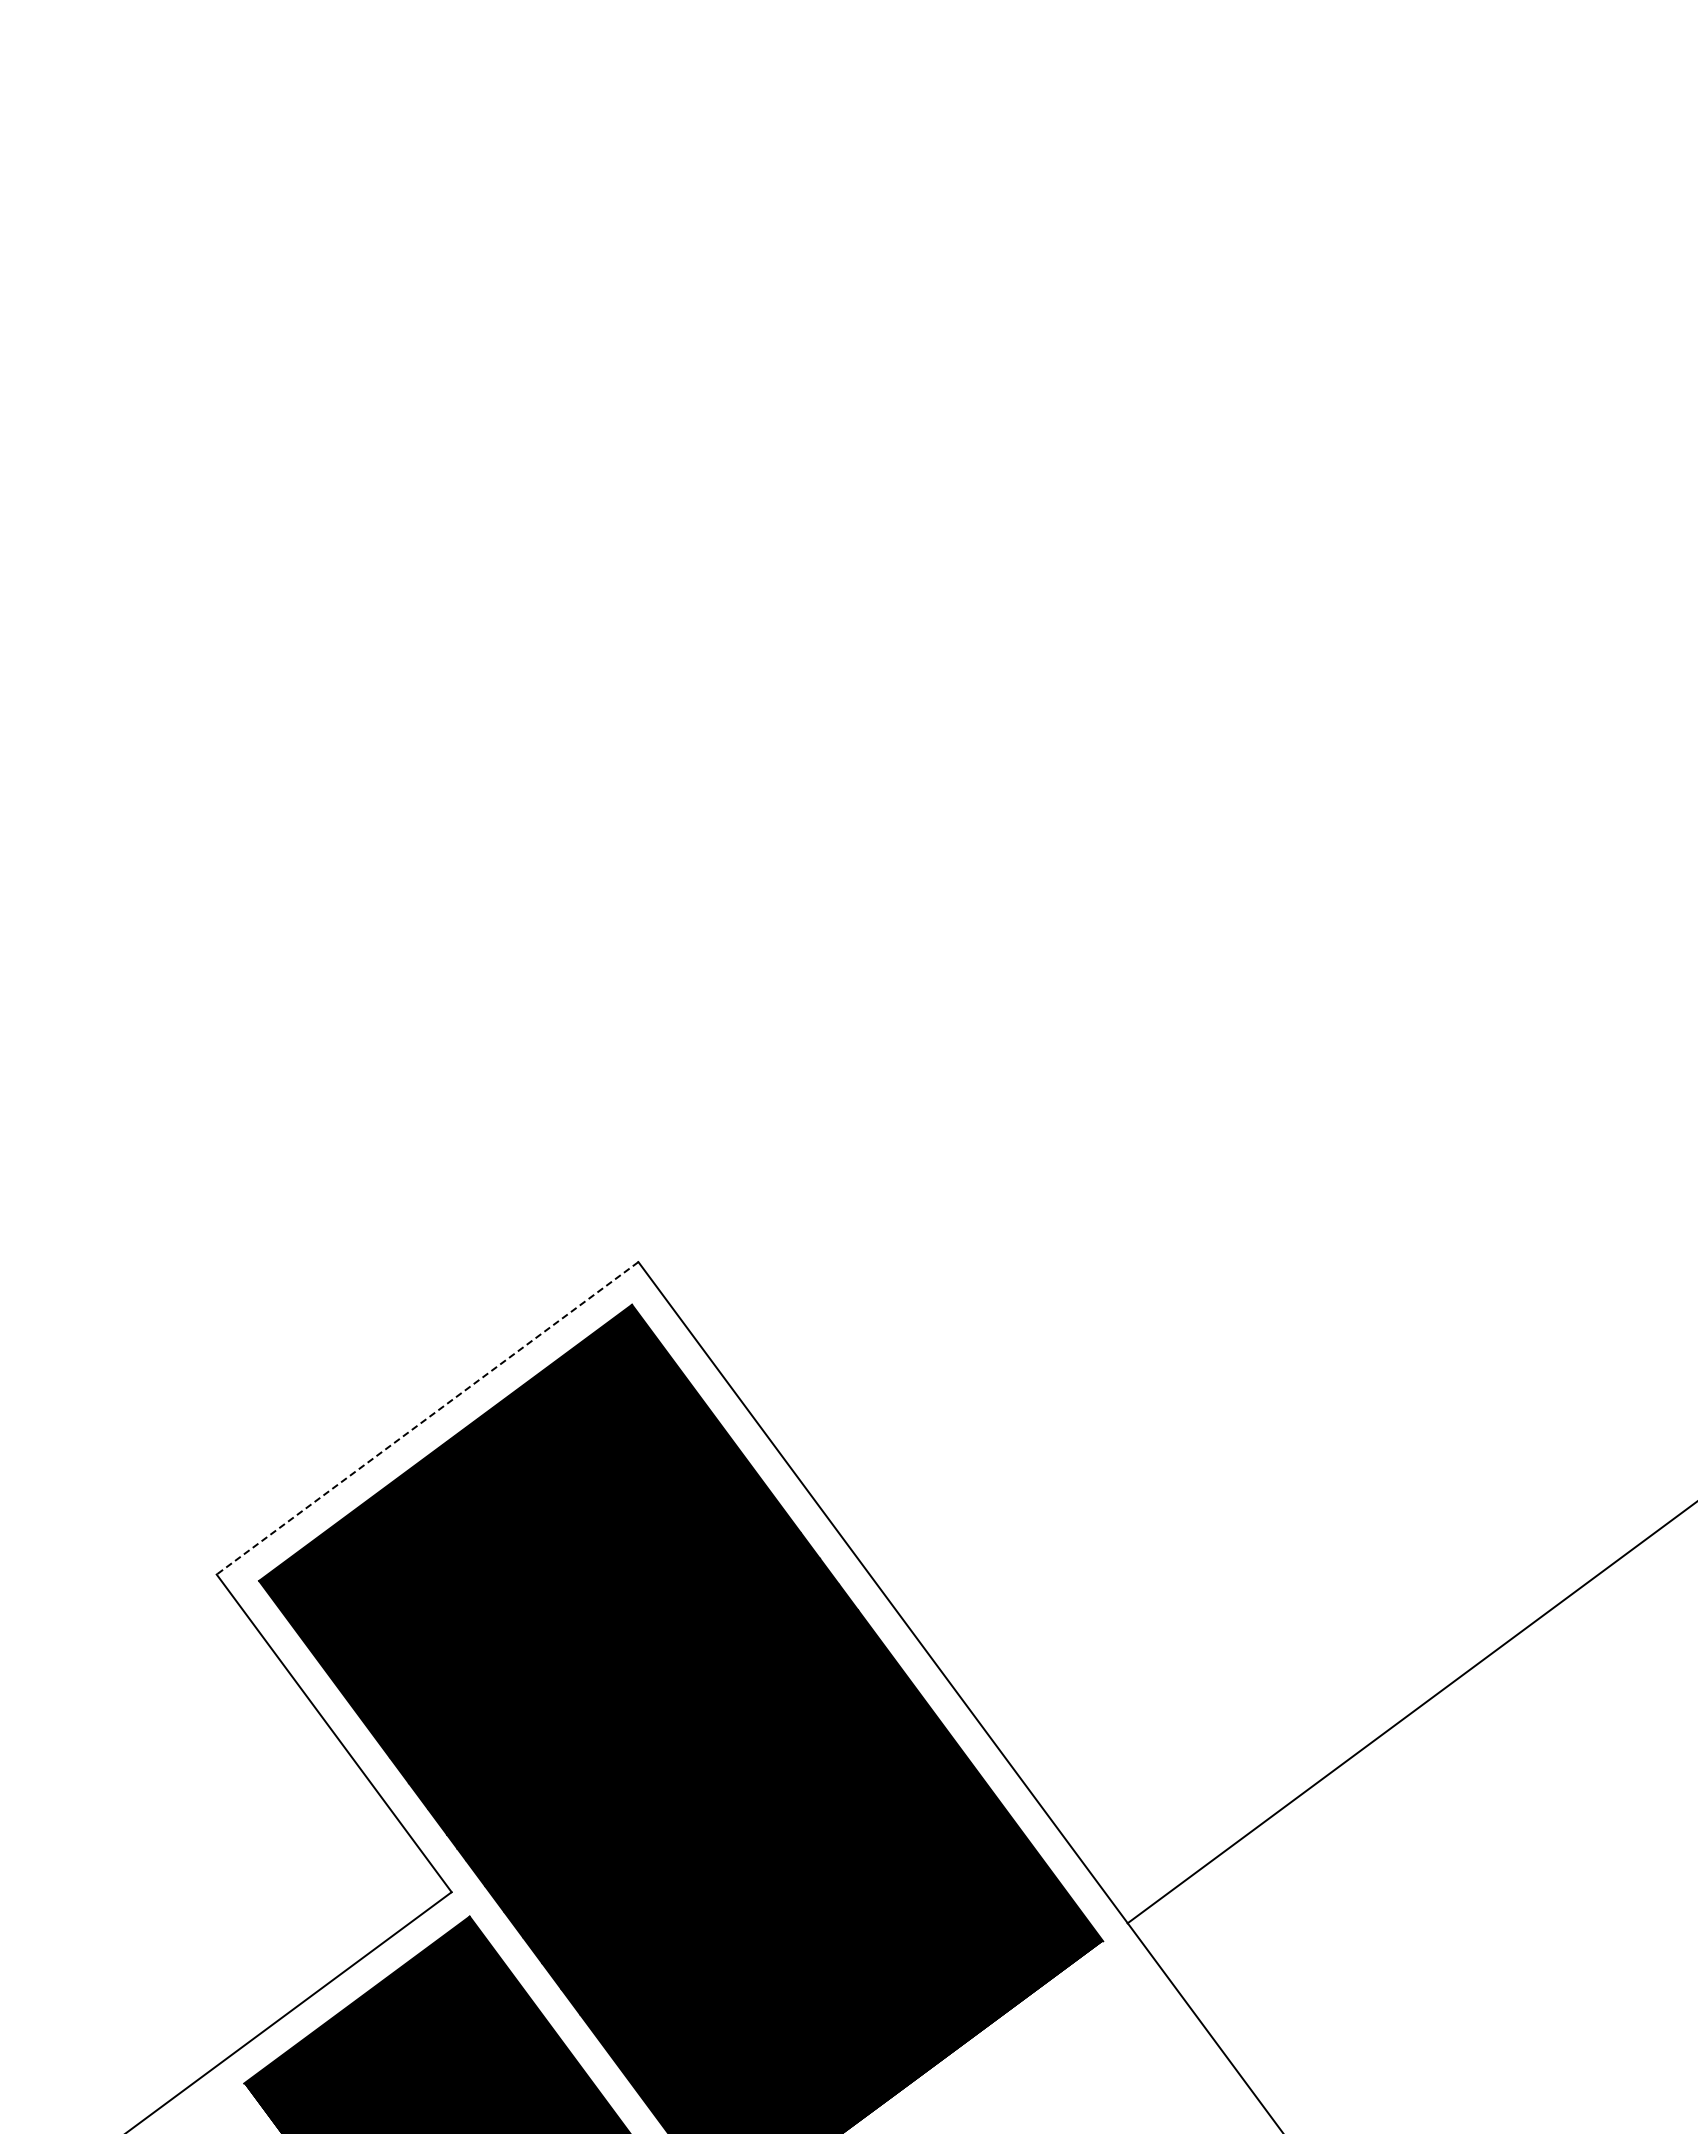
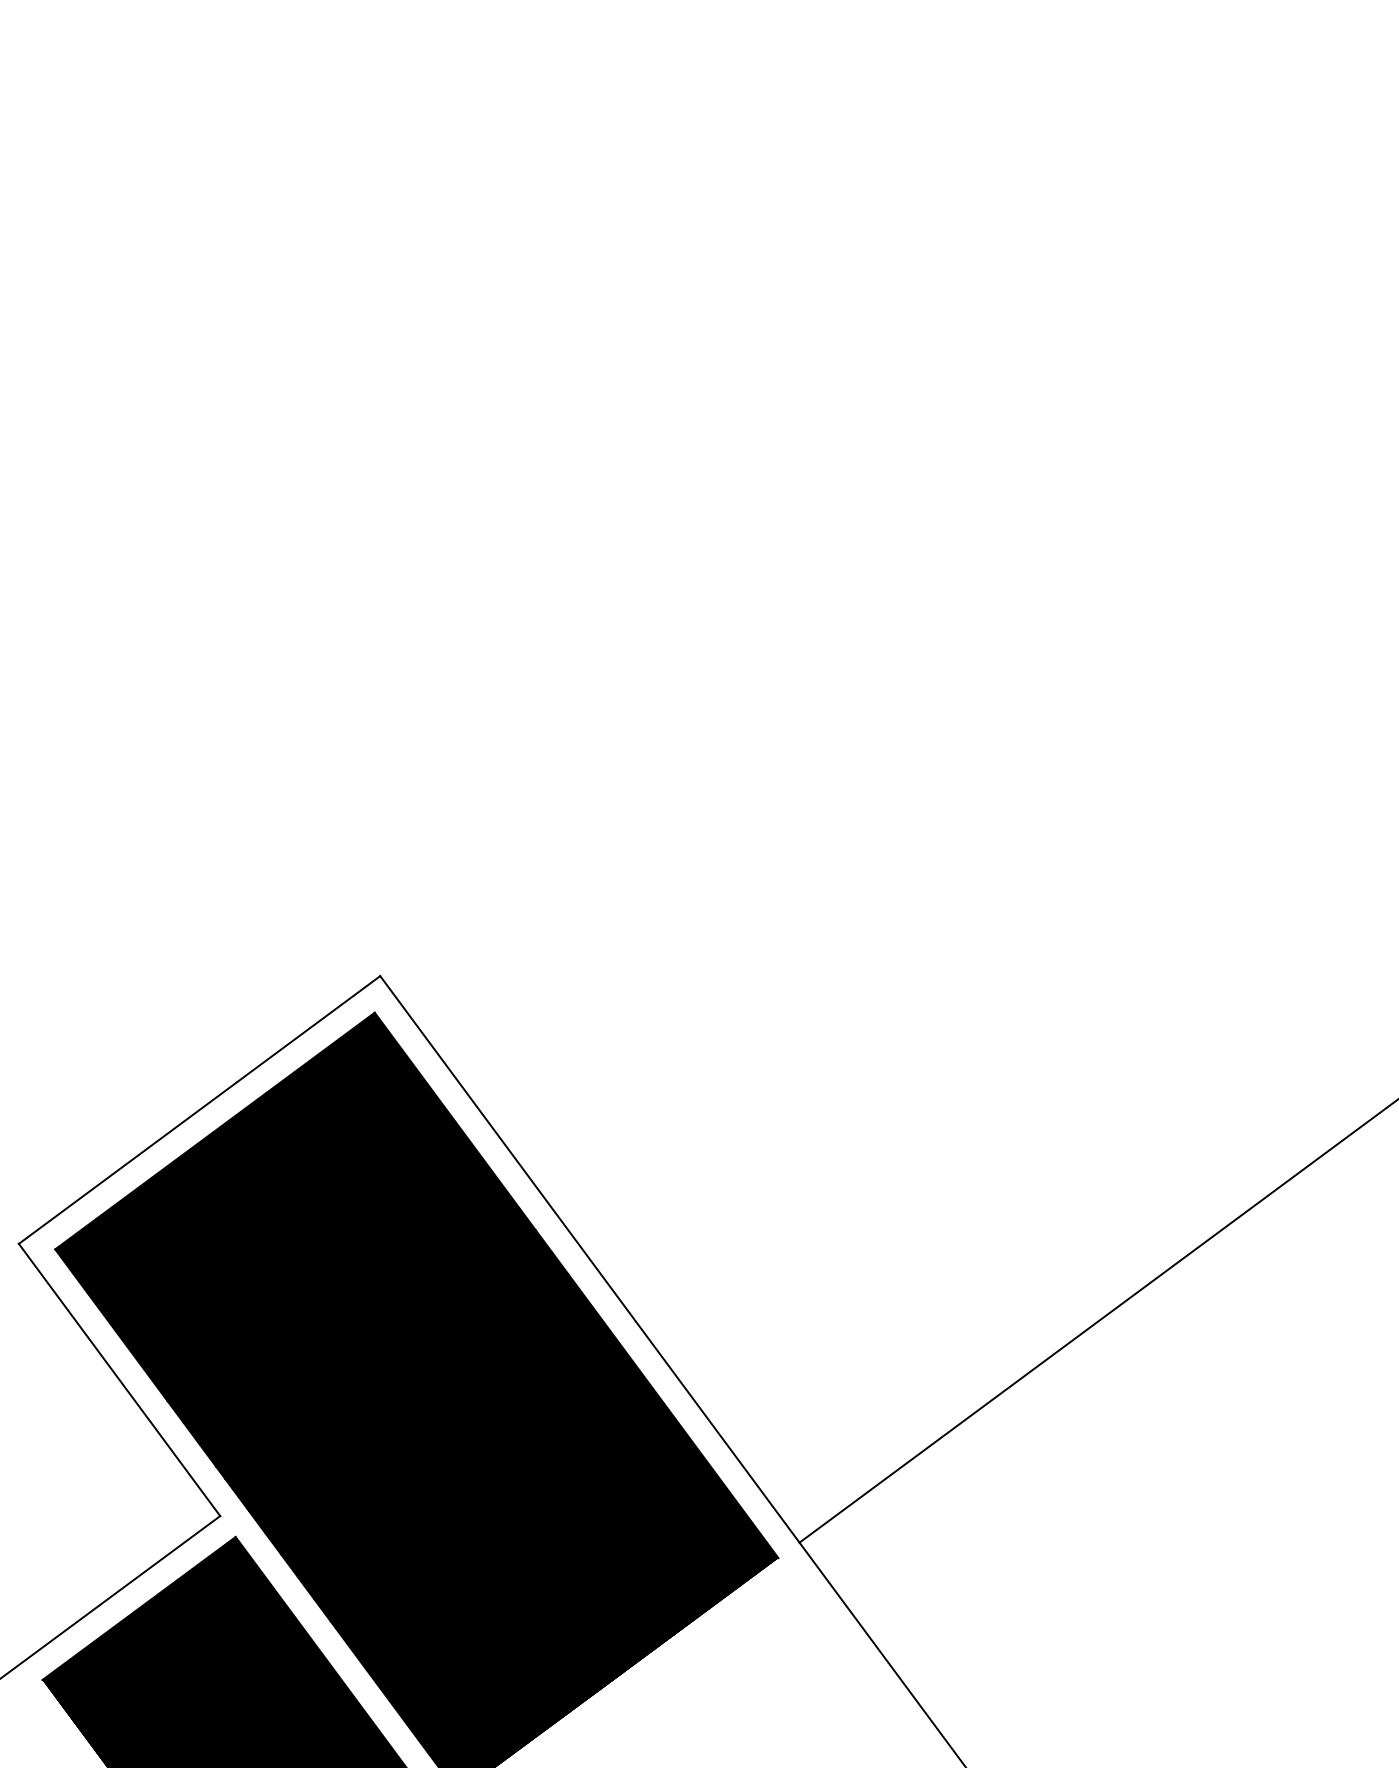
line: (427, 1418) -> (199, 1110), dashed -> solid

